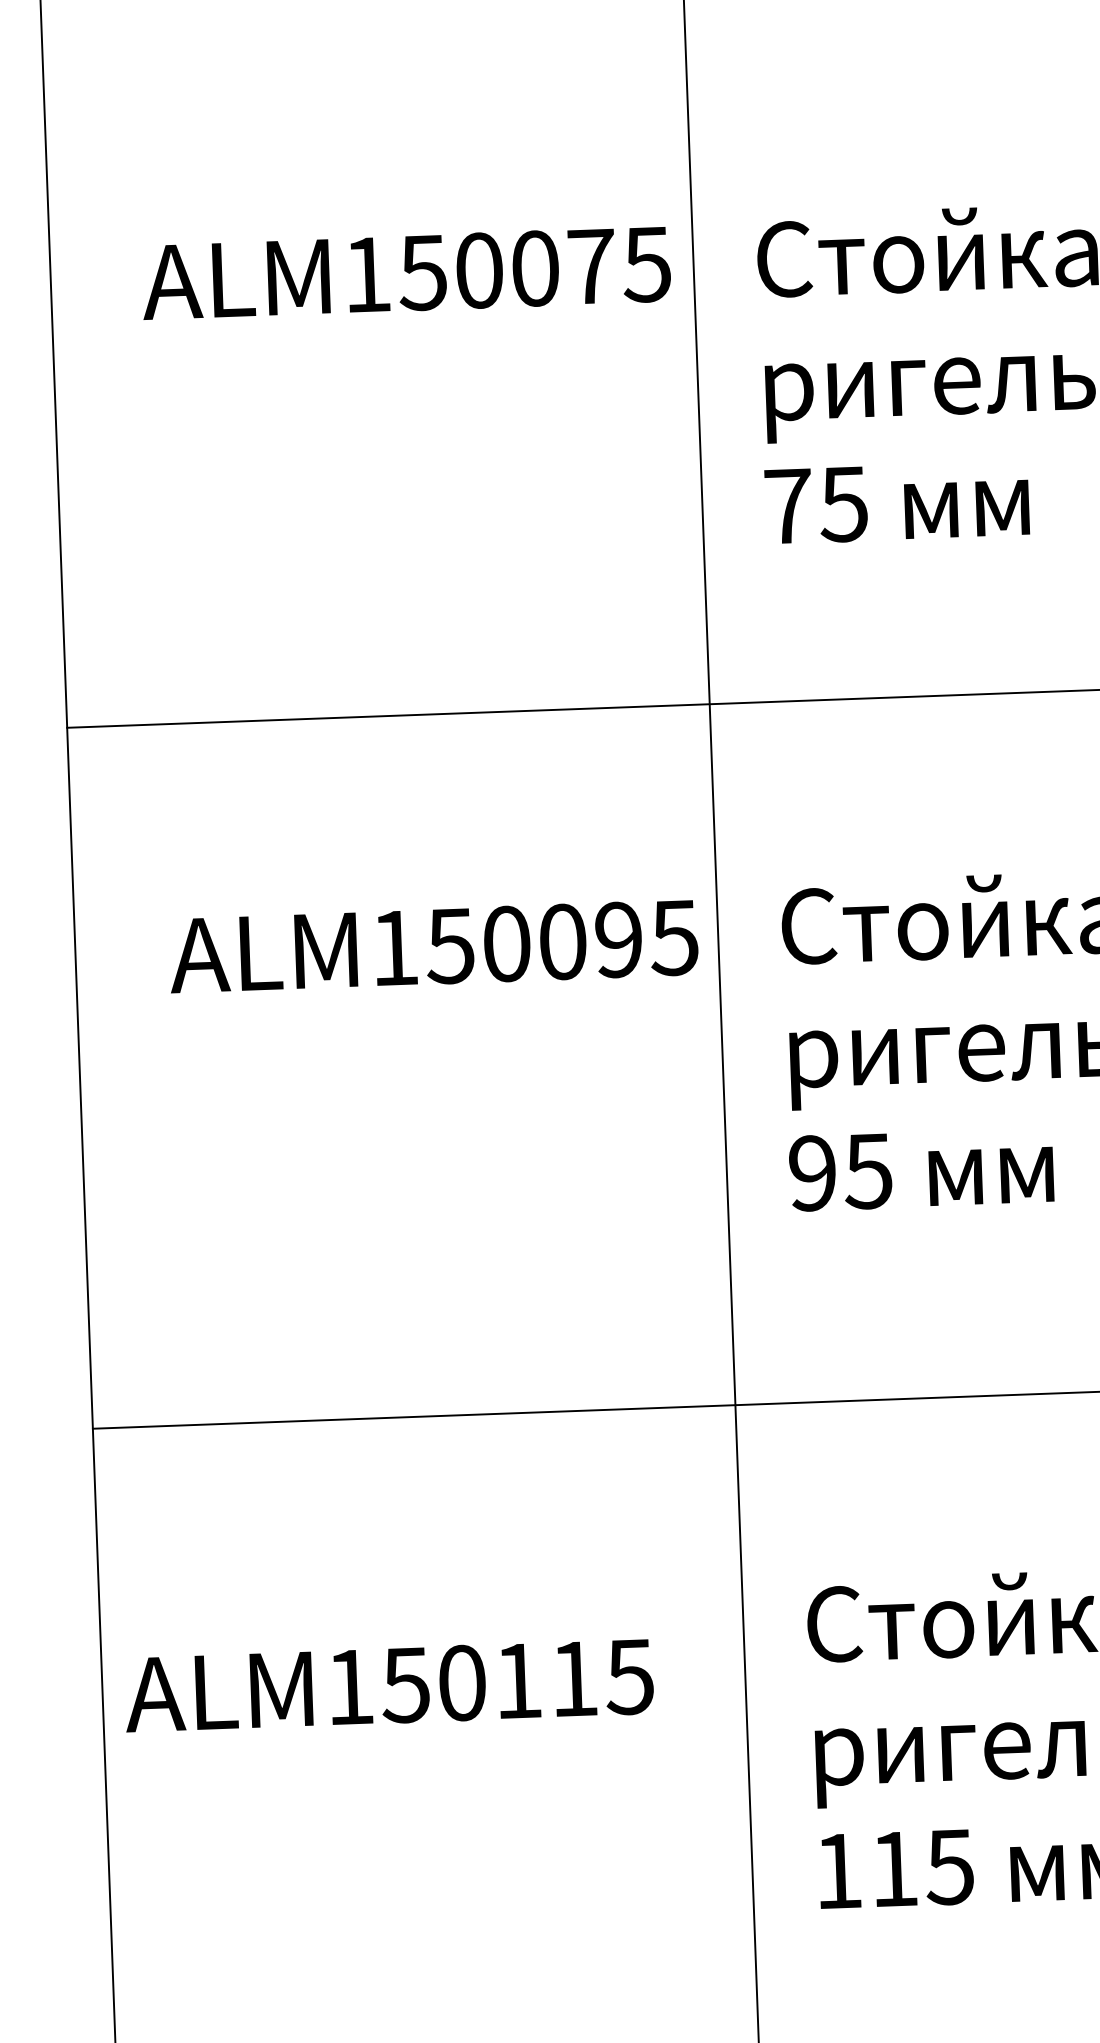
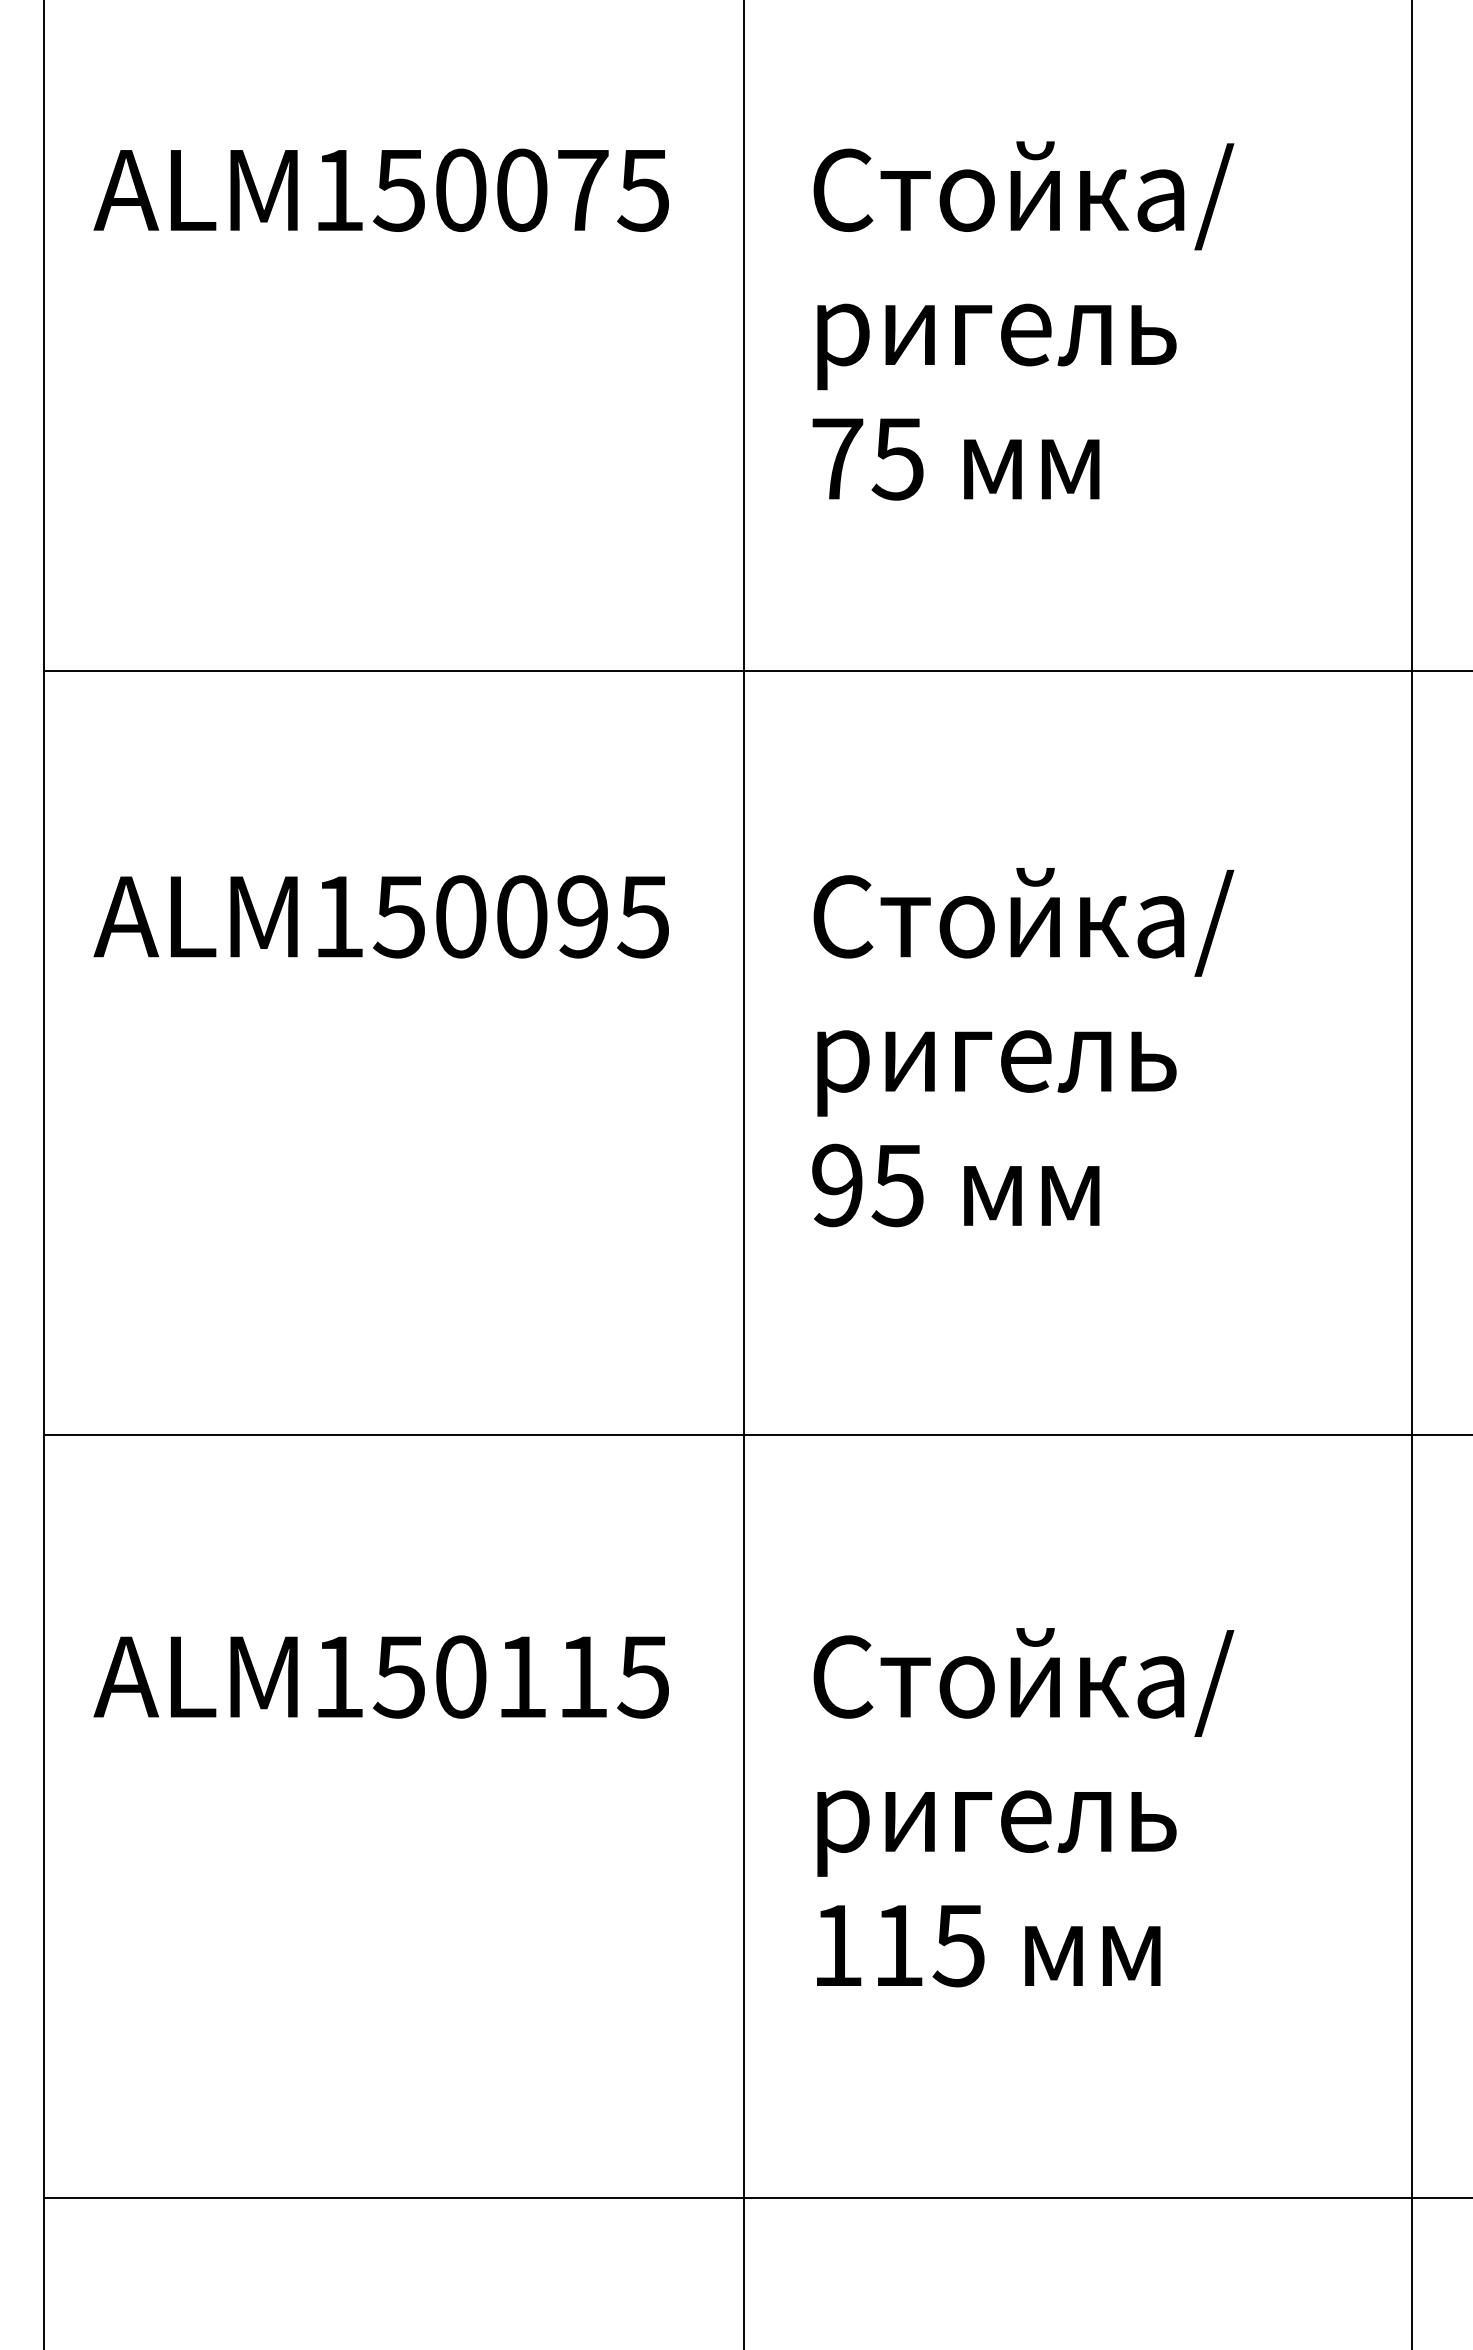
text: (405, 272) -> (380, 189), moved
text: (433, 946) -> (380, 916), moved
text: (388, 1685) -> (380, 1676), moved

